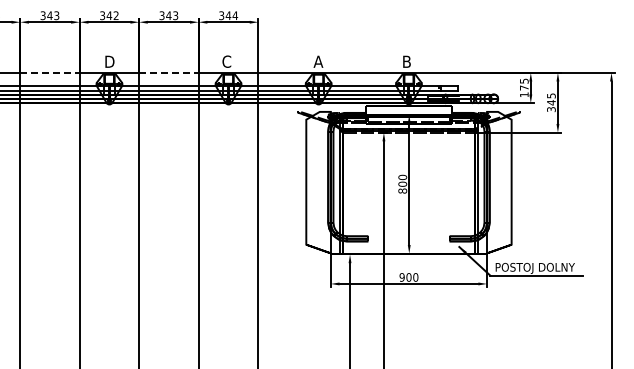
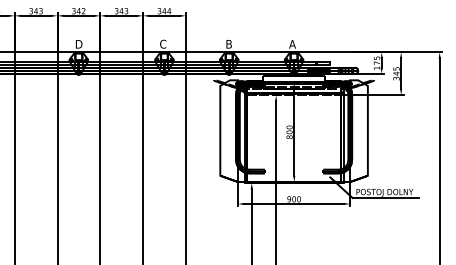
text: (318, 61) -> (229, 44), A -> B
text: (406, 61) -> (292, 44), B -> A
line: (50, 72) -> (36, 52), dashed -> solid
line: (168, 72) -> (121, 52), dashed -> solid

